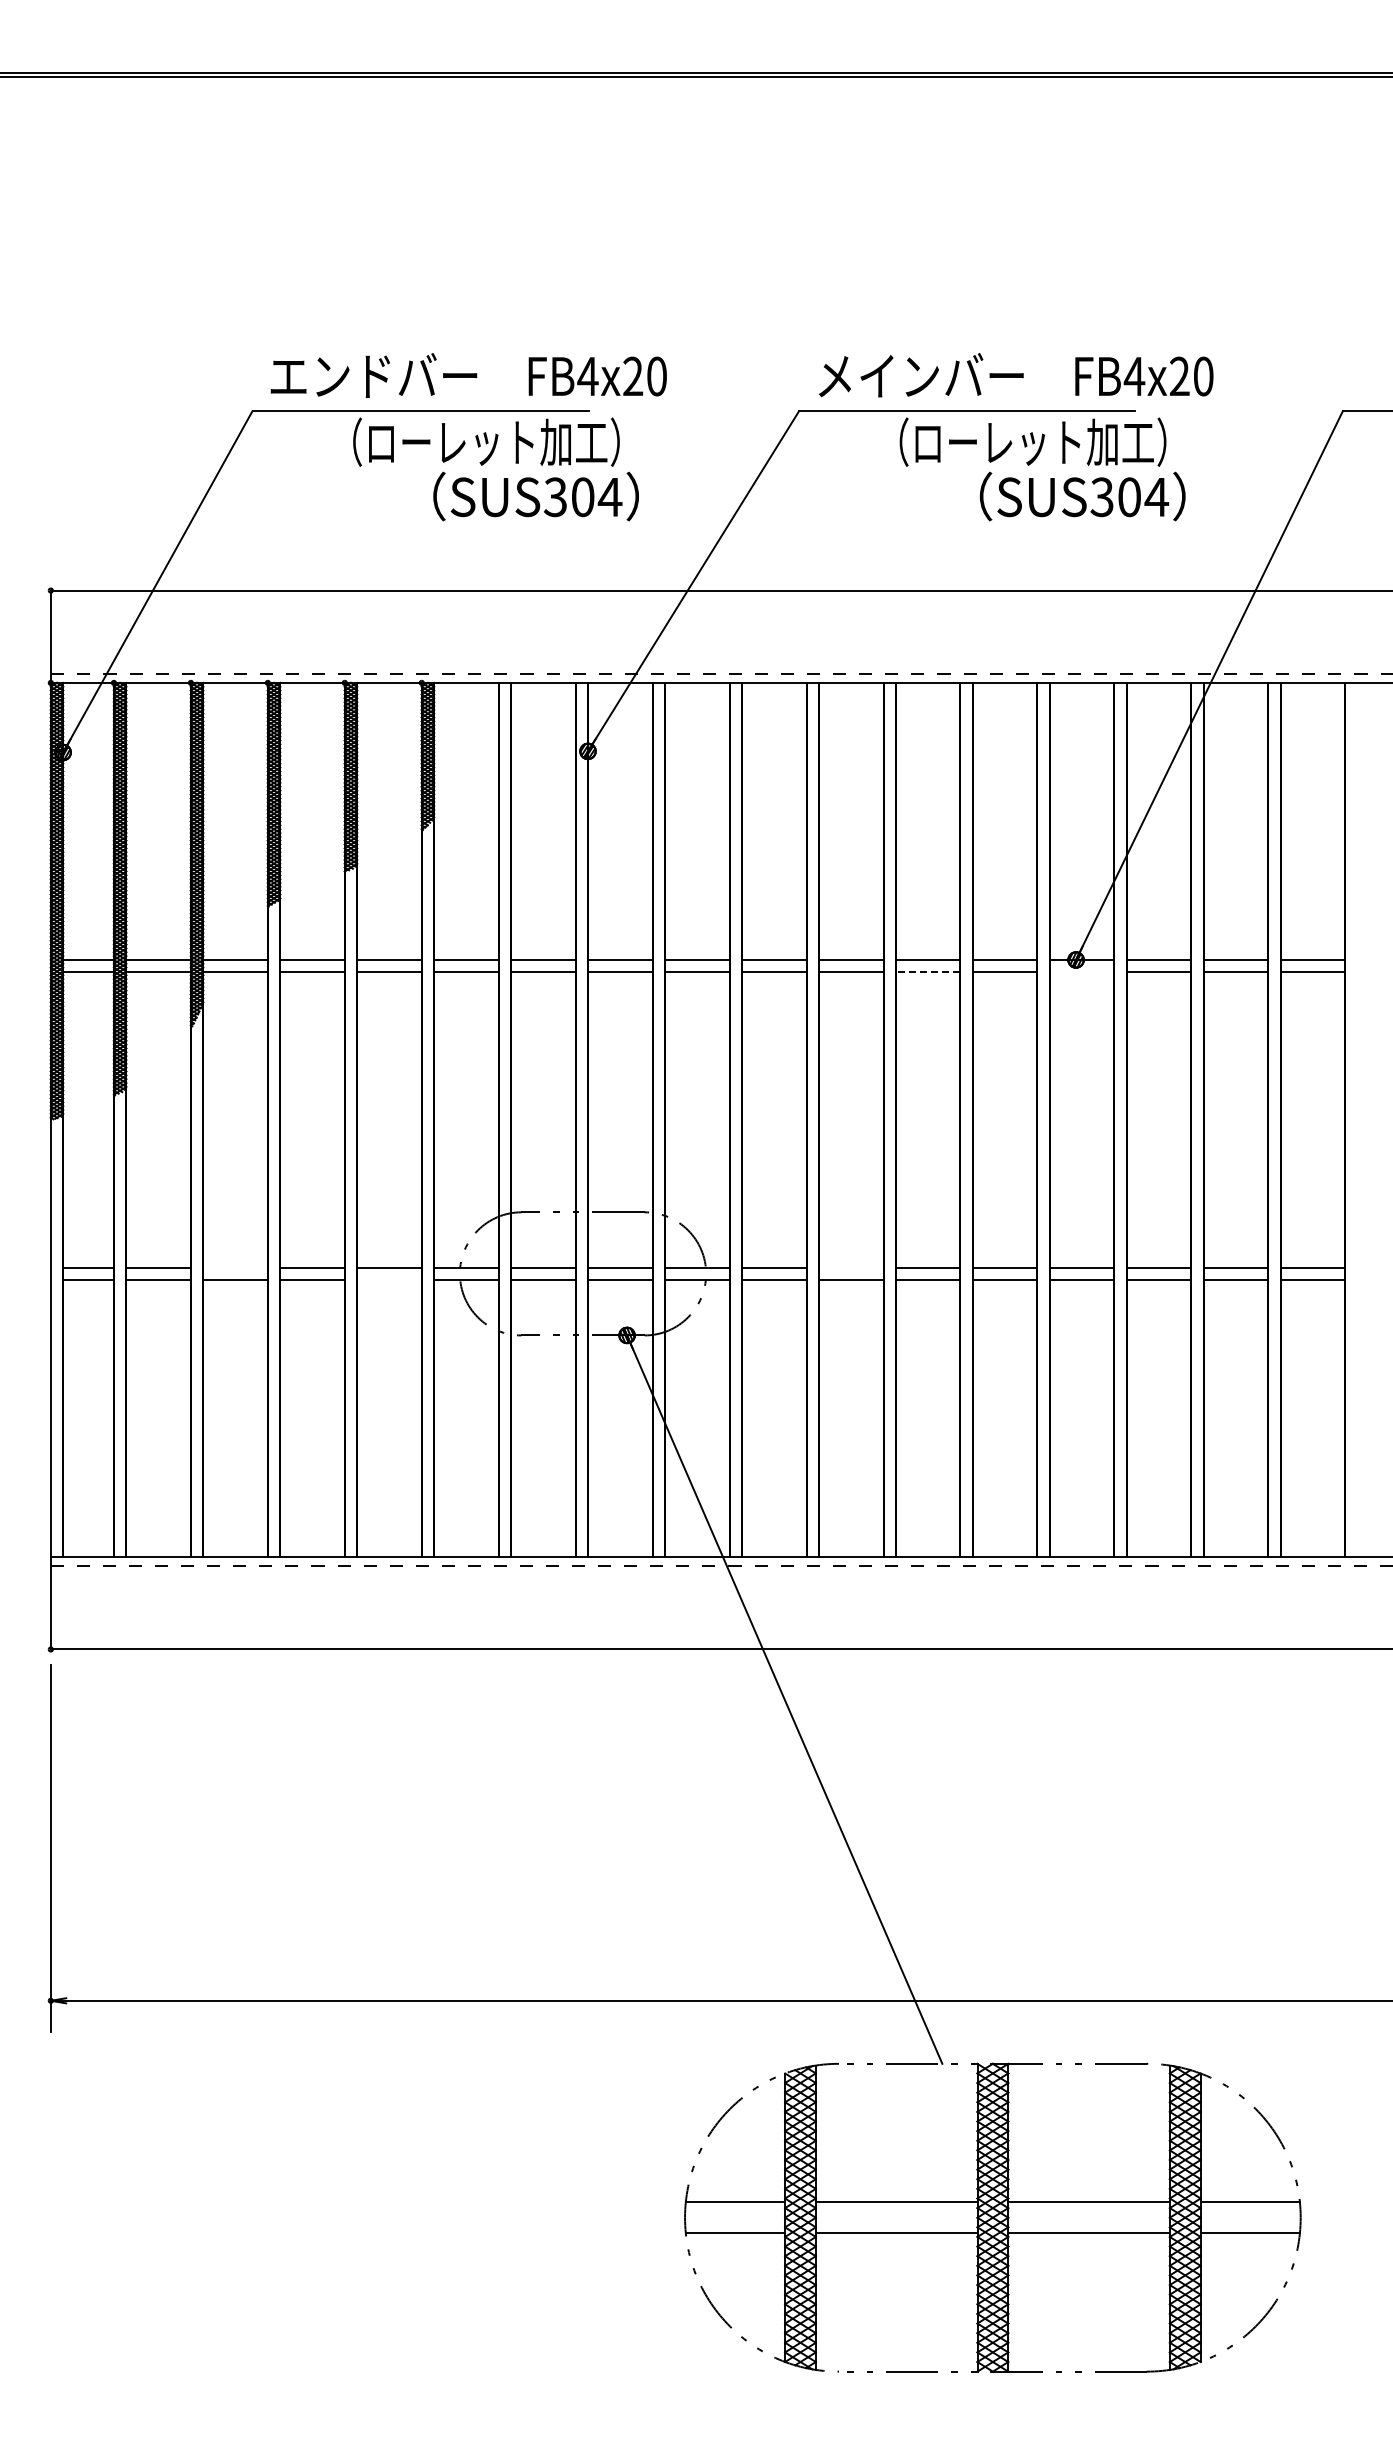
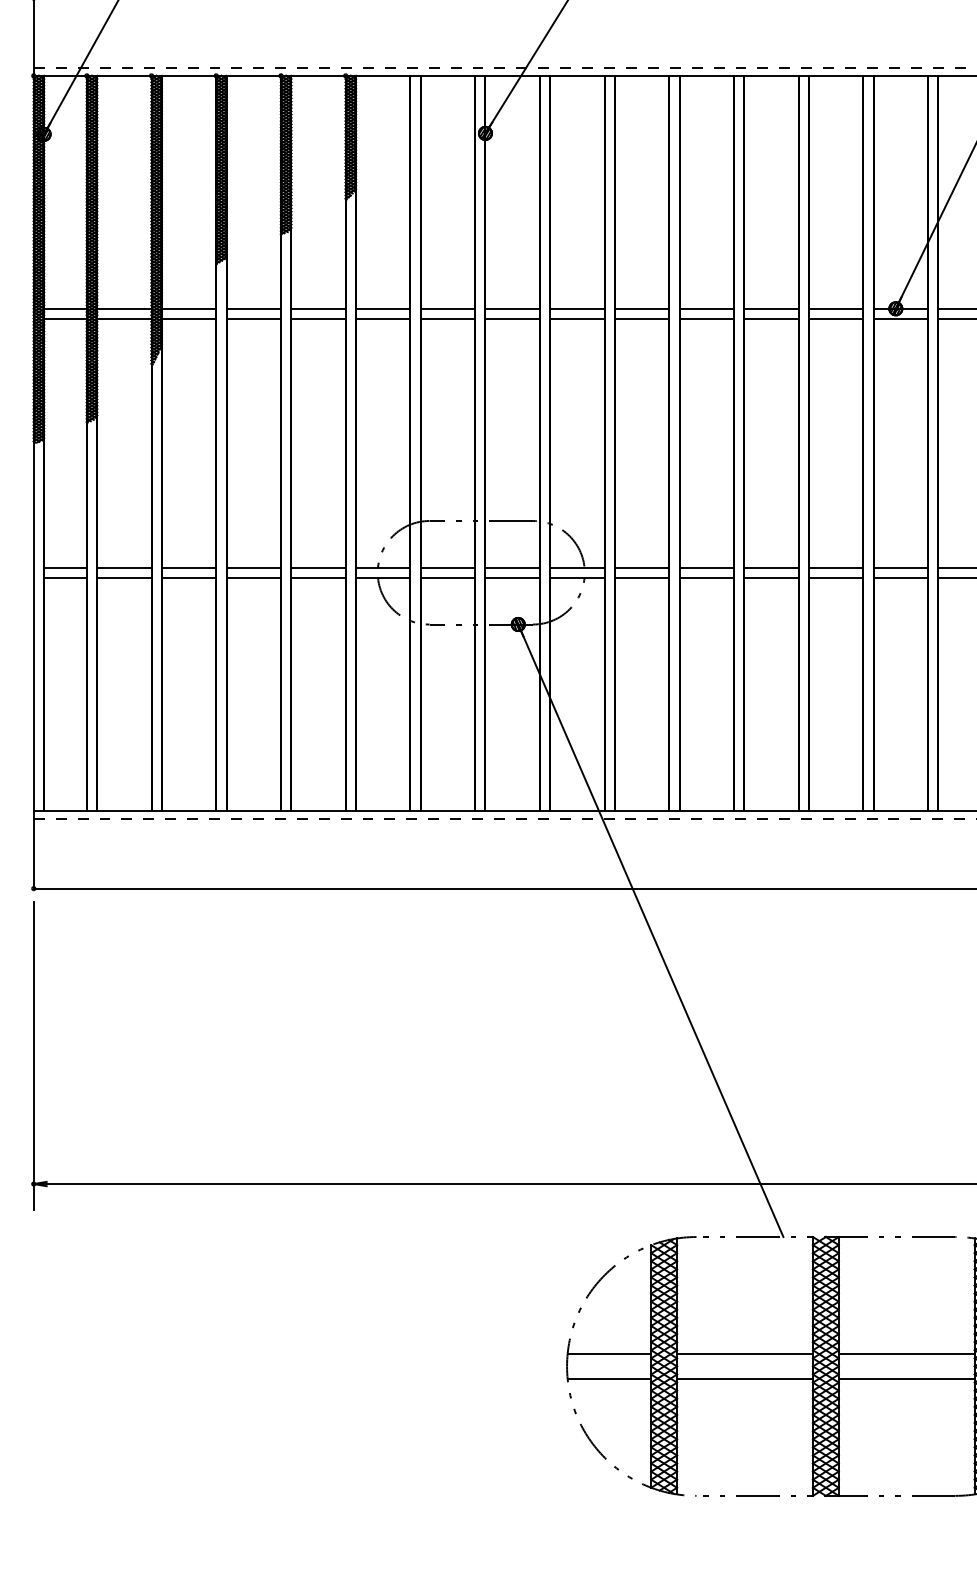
line: (927, 972) -> (770, 319), dashed -> solid
line: (1081, 972) -> (900, 319), added
line: (235, 1267) -> (189, 567), added
line: (850, 1267) -> (706, 567), added
line: (389, 1280) -> (318, 578), added

